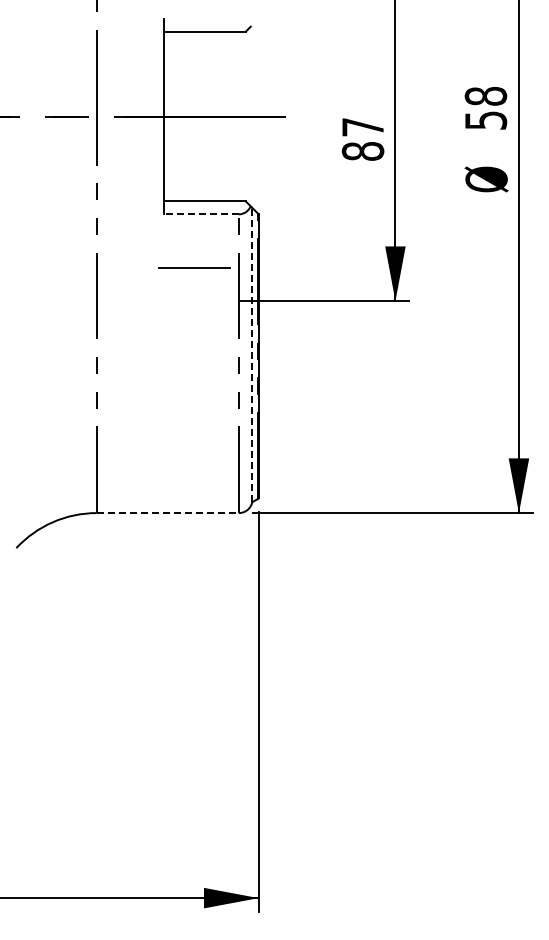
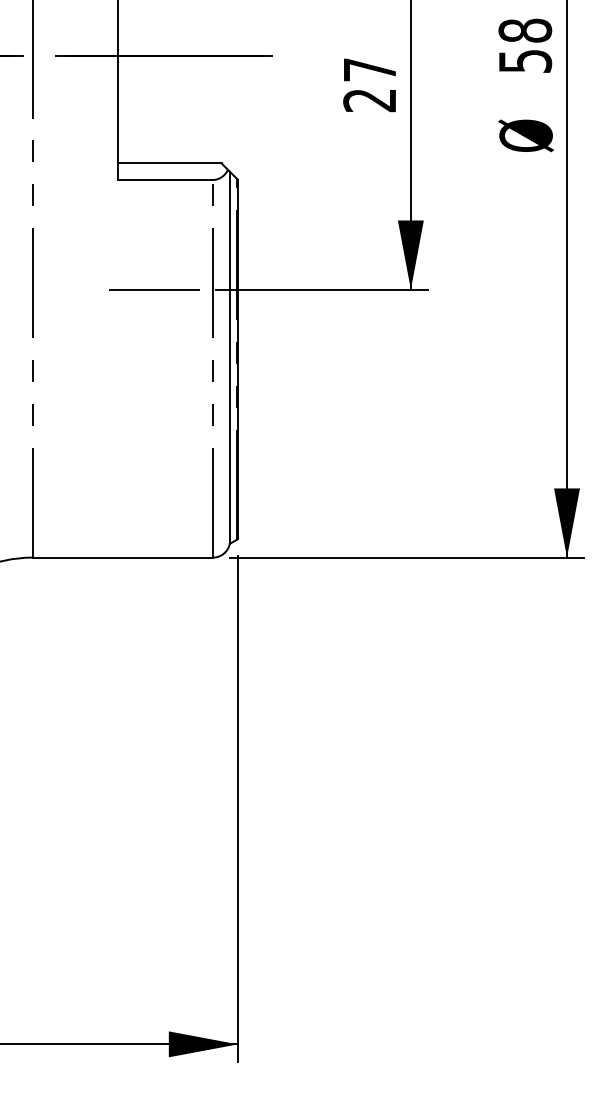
text: (363, 151) -> (370, 100), 87 -> 27
line: (201, 214) -> (165, 180), dashed -> solid
line: (194, 267) -> (154, 288), moved
line: (252, 354) -> (230, 357), dashed -> solid
line: (168, 513) -> (123, 558), dashed -> solid

